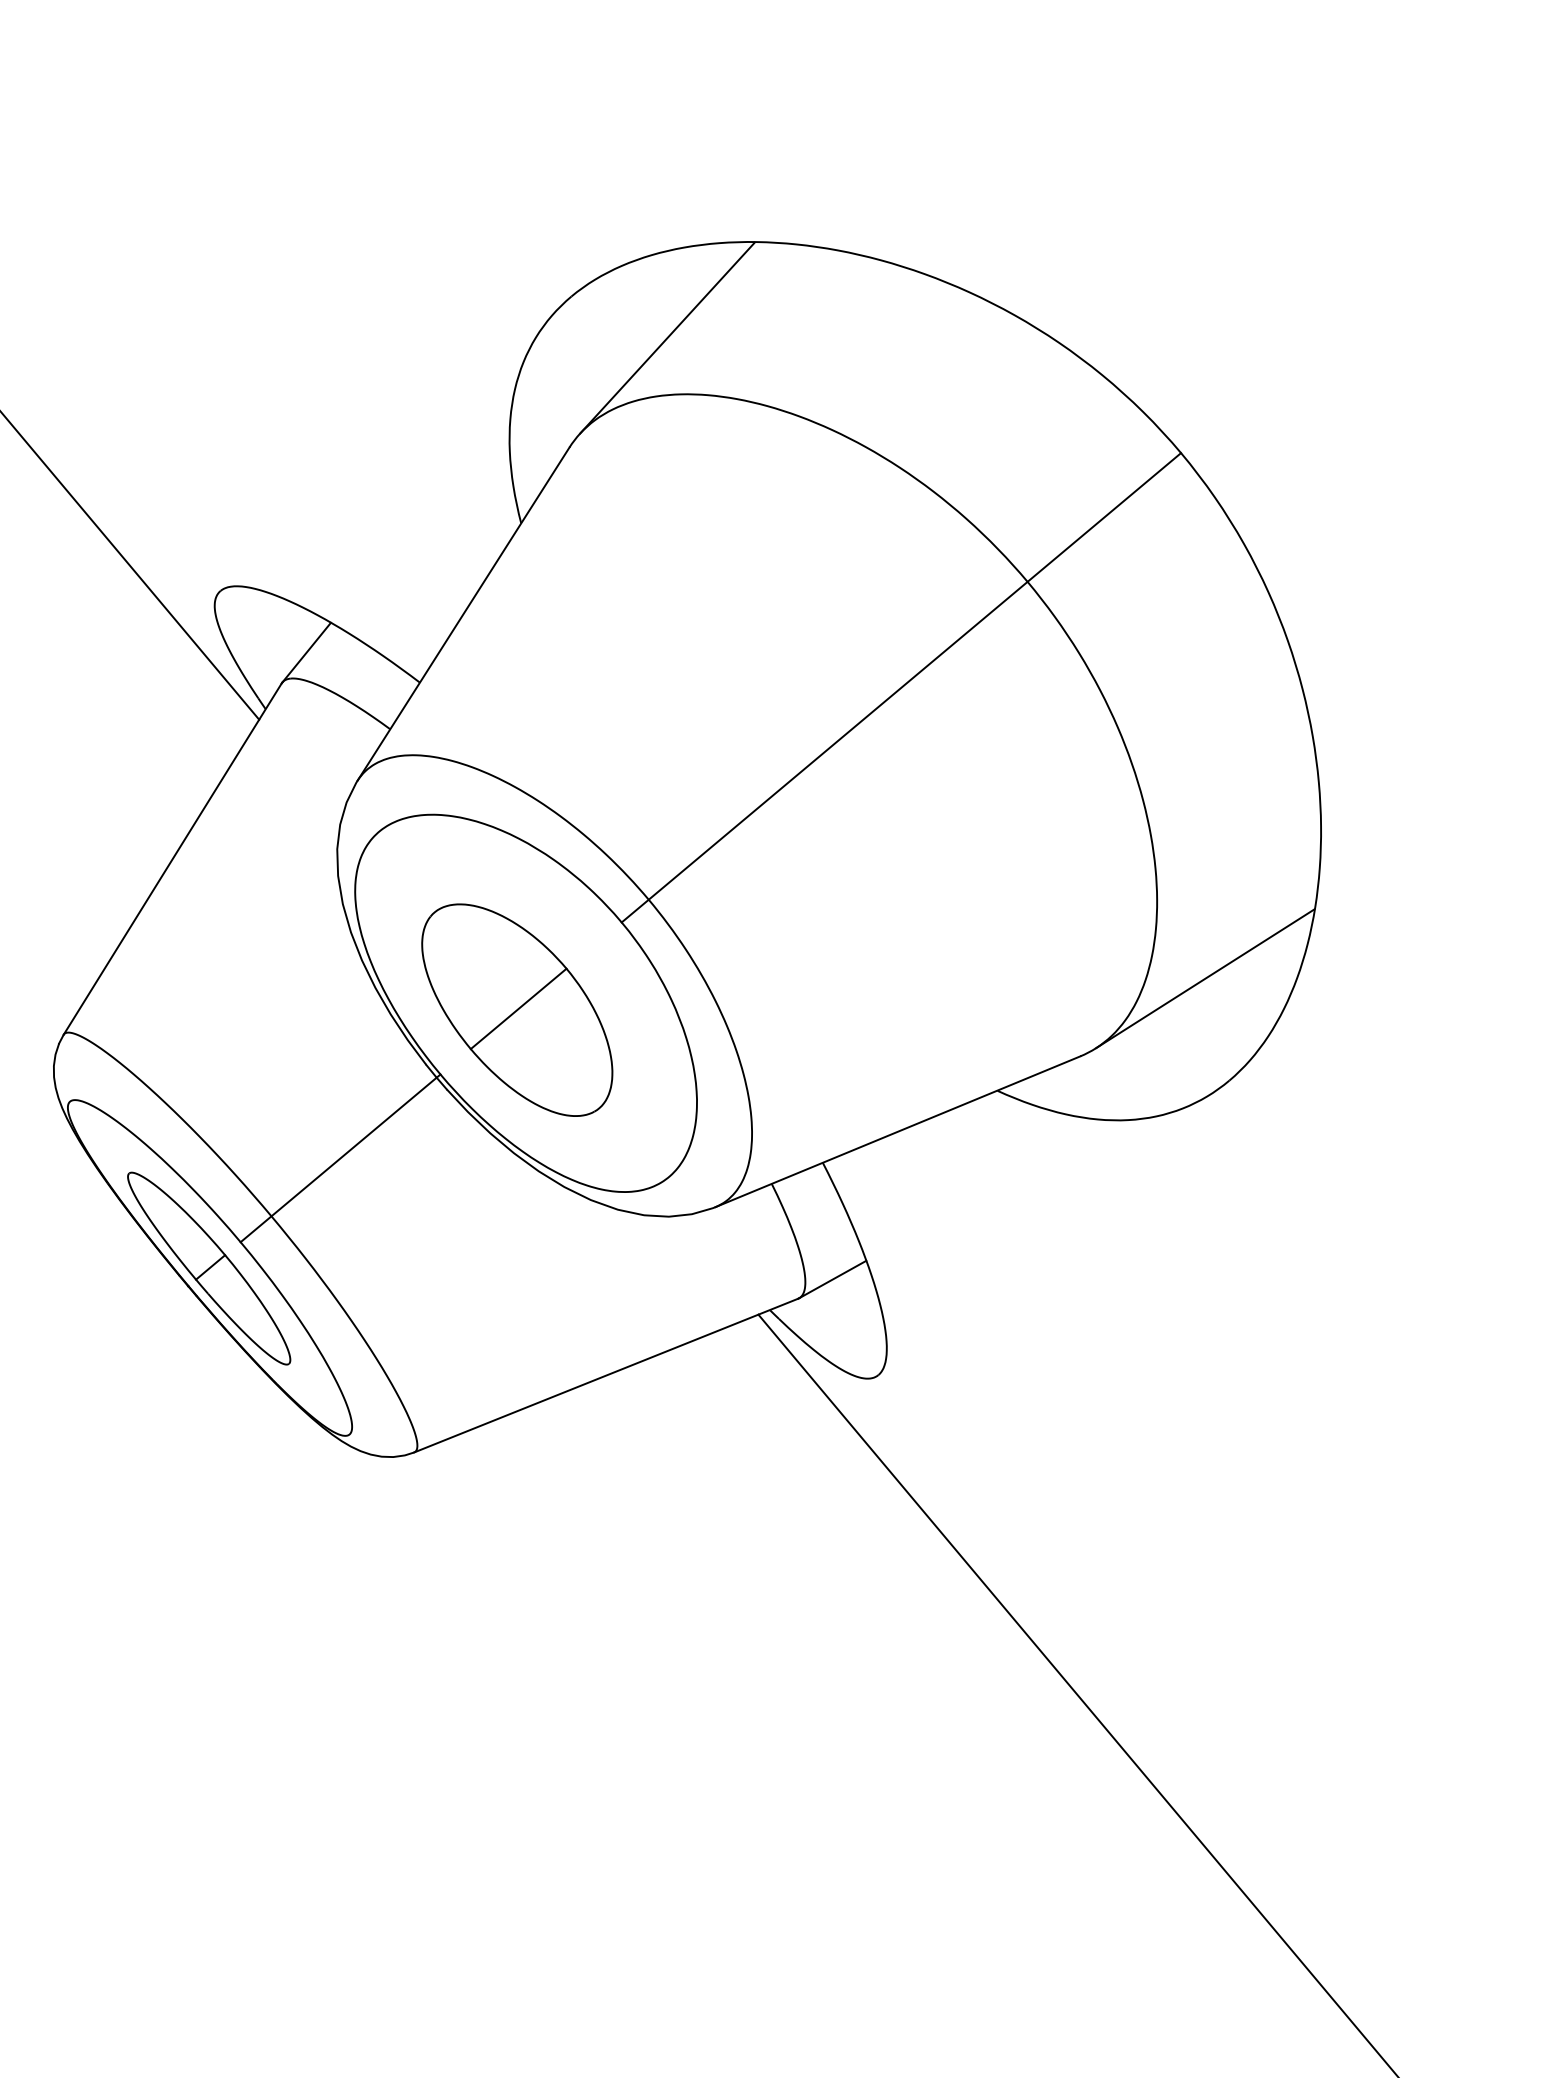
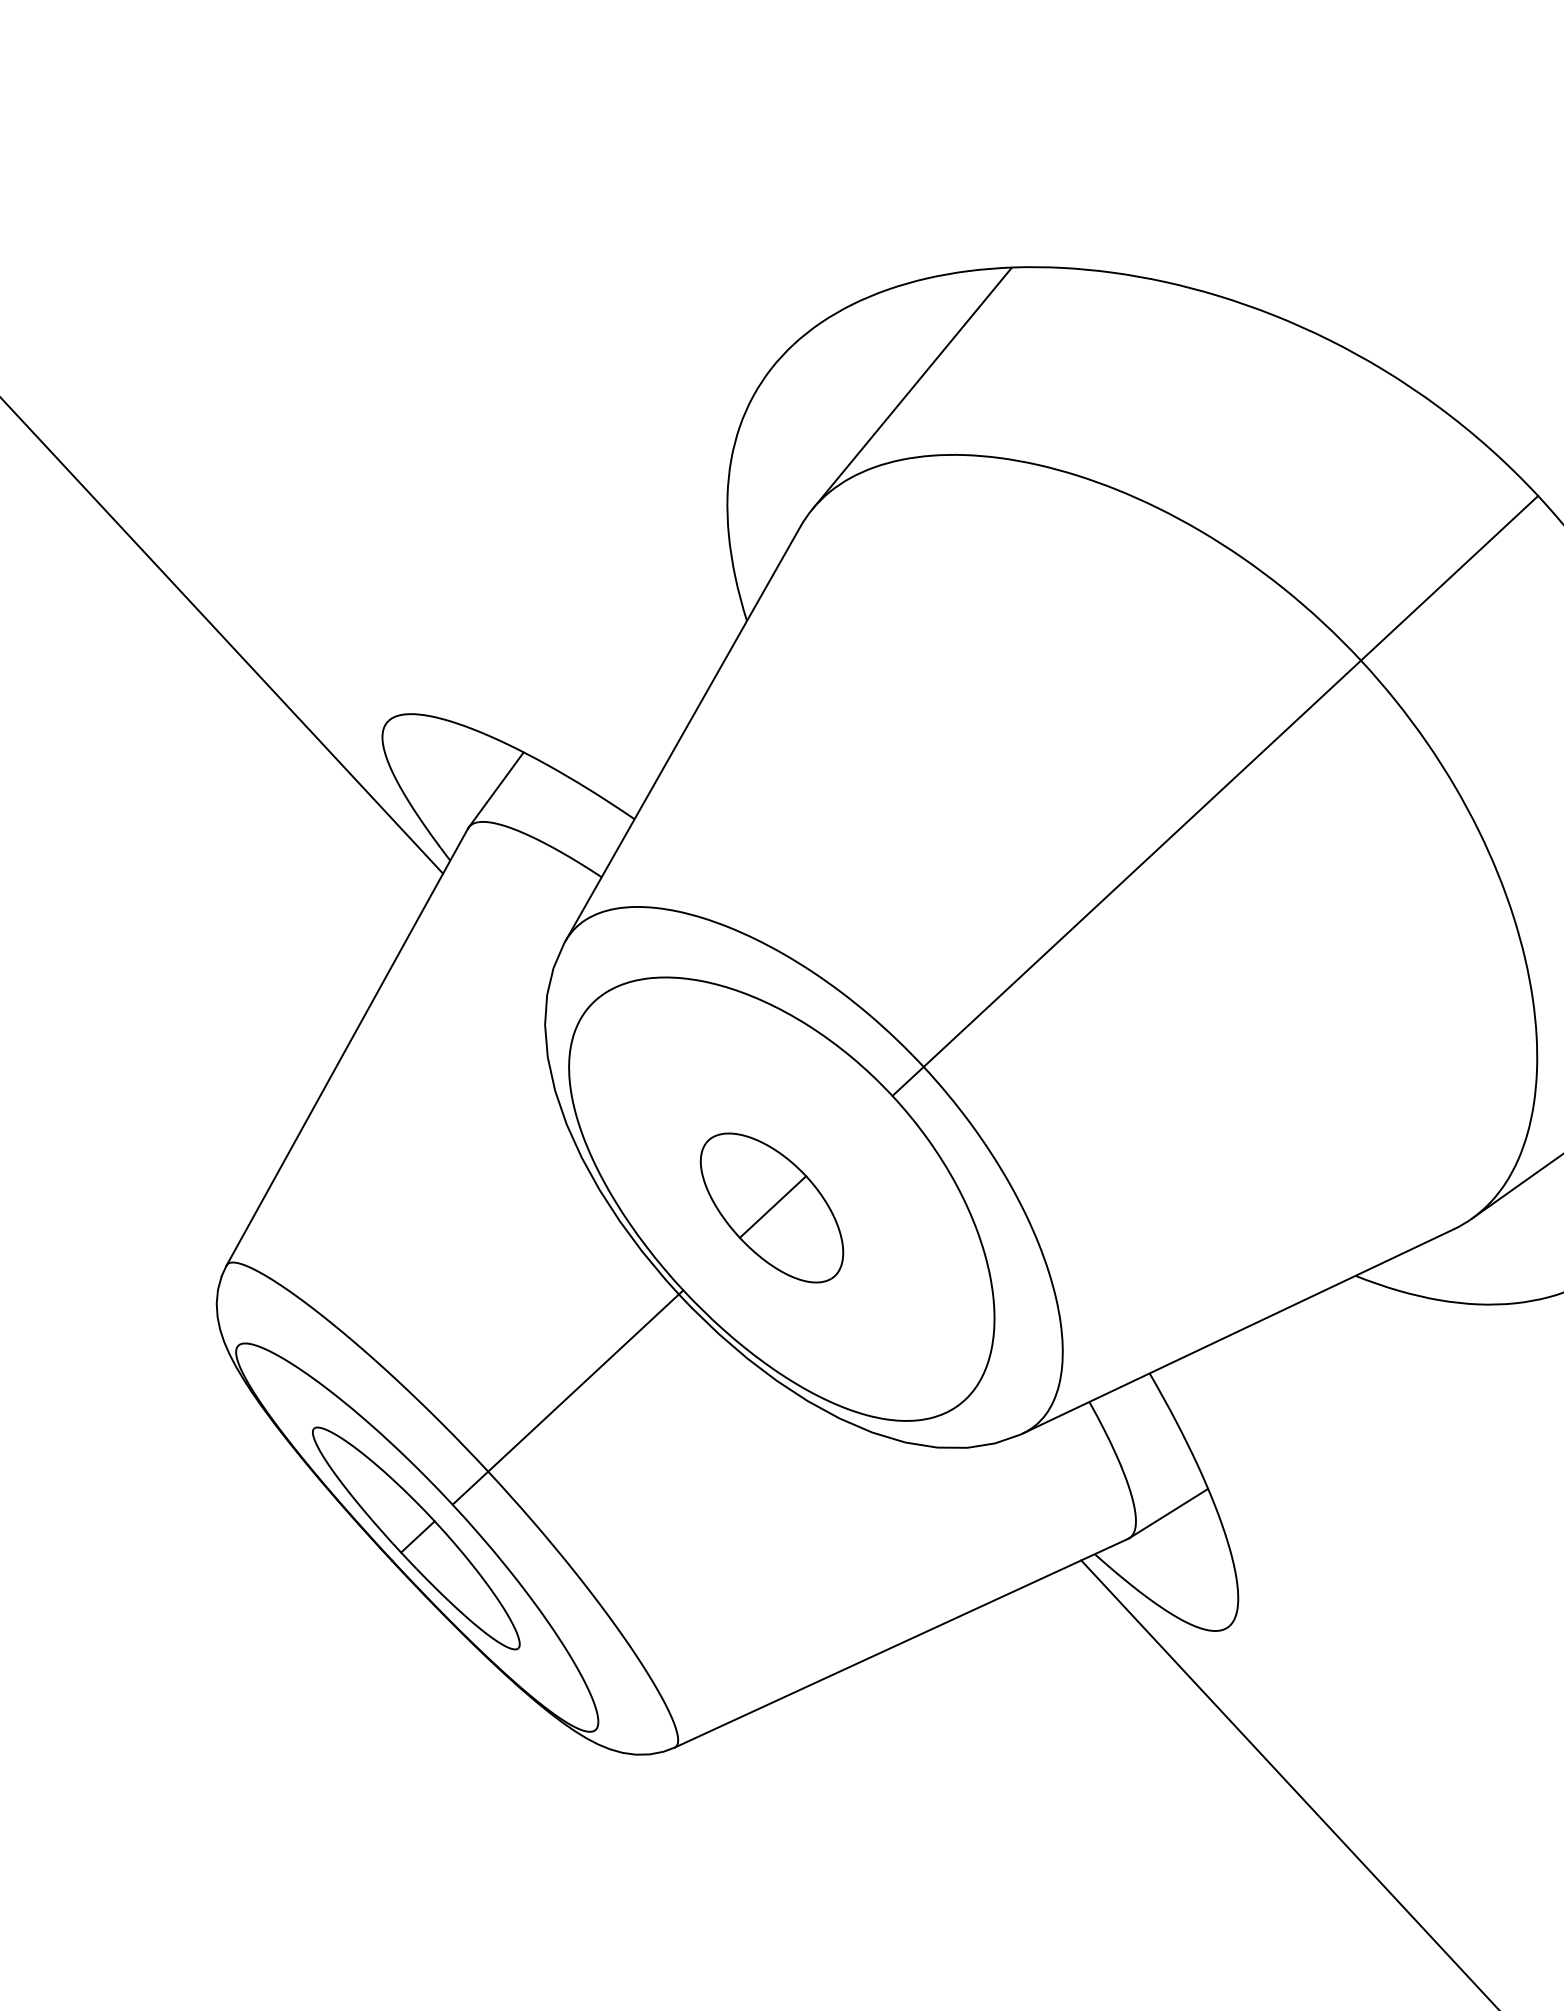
part: (517, 1009) -> (772, 1207), size x0.6

